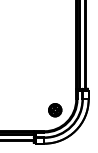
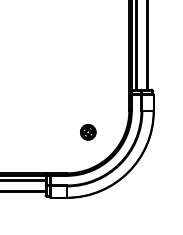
part: (55, 110) -> (88, 132), size x0.6

